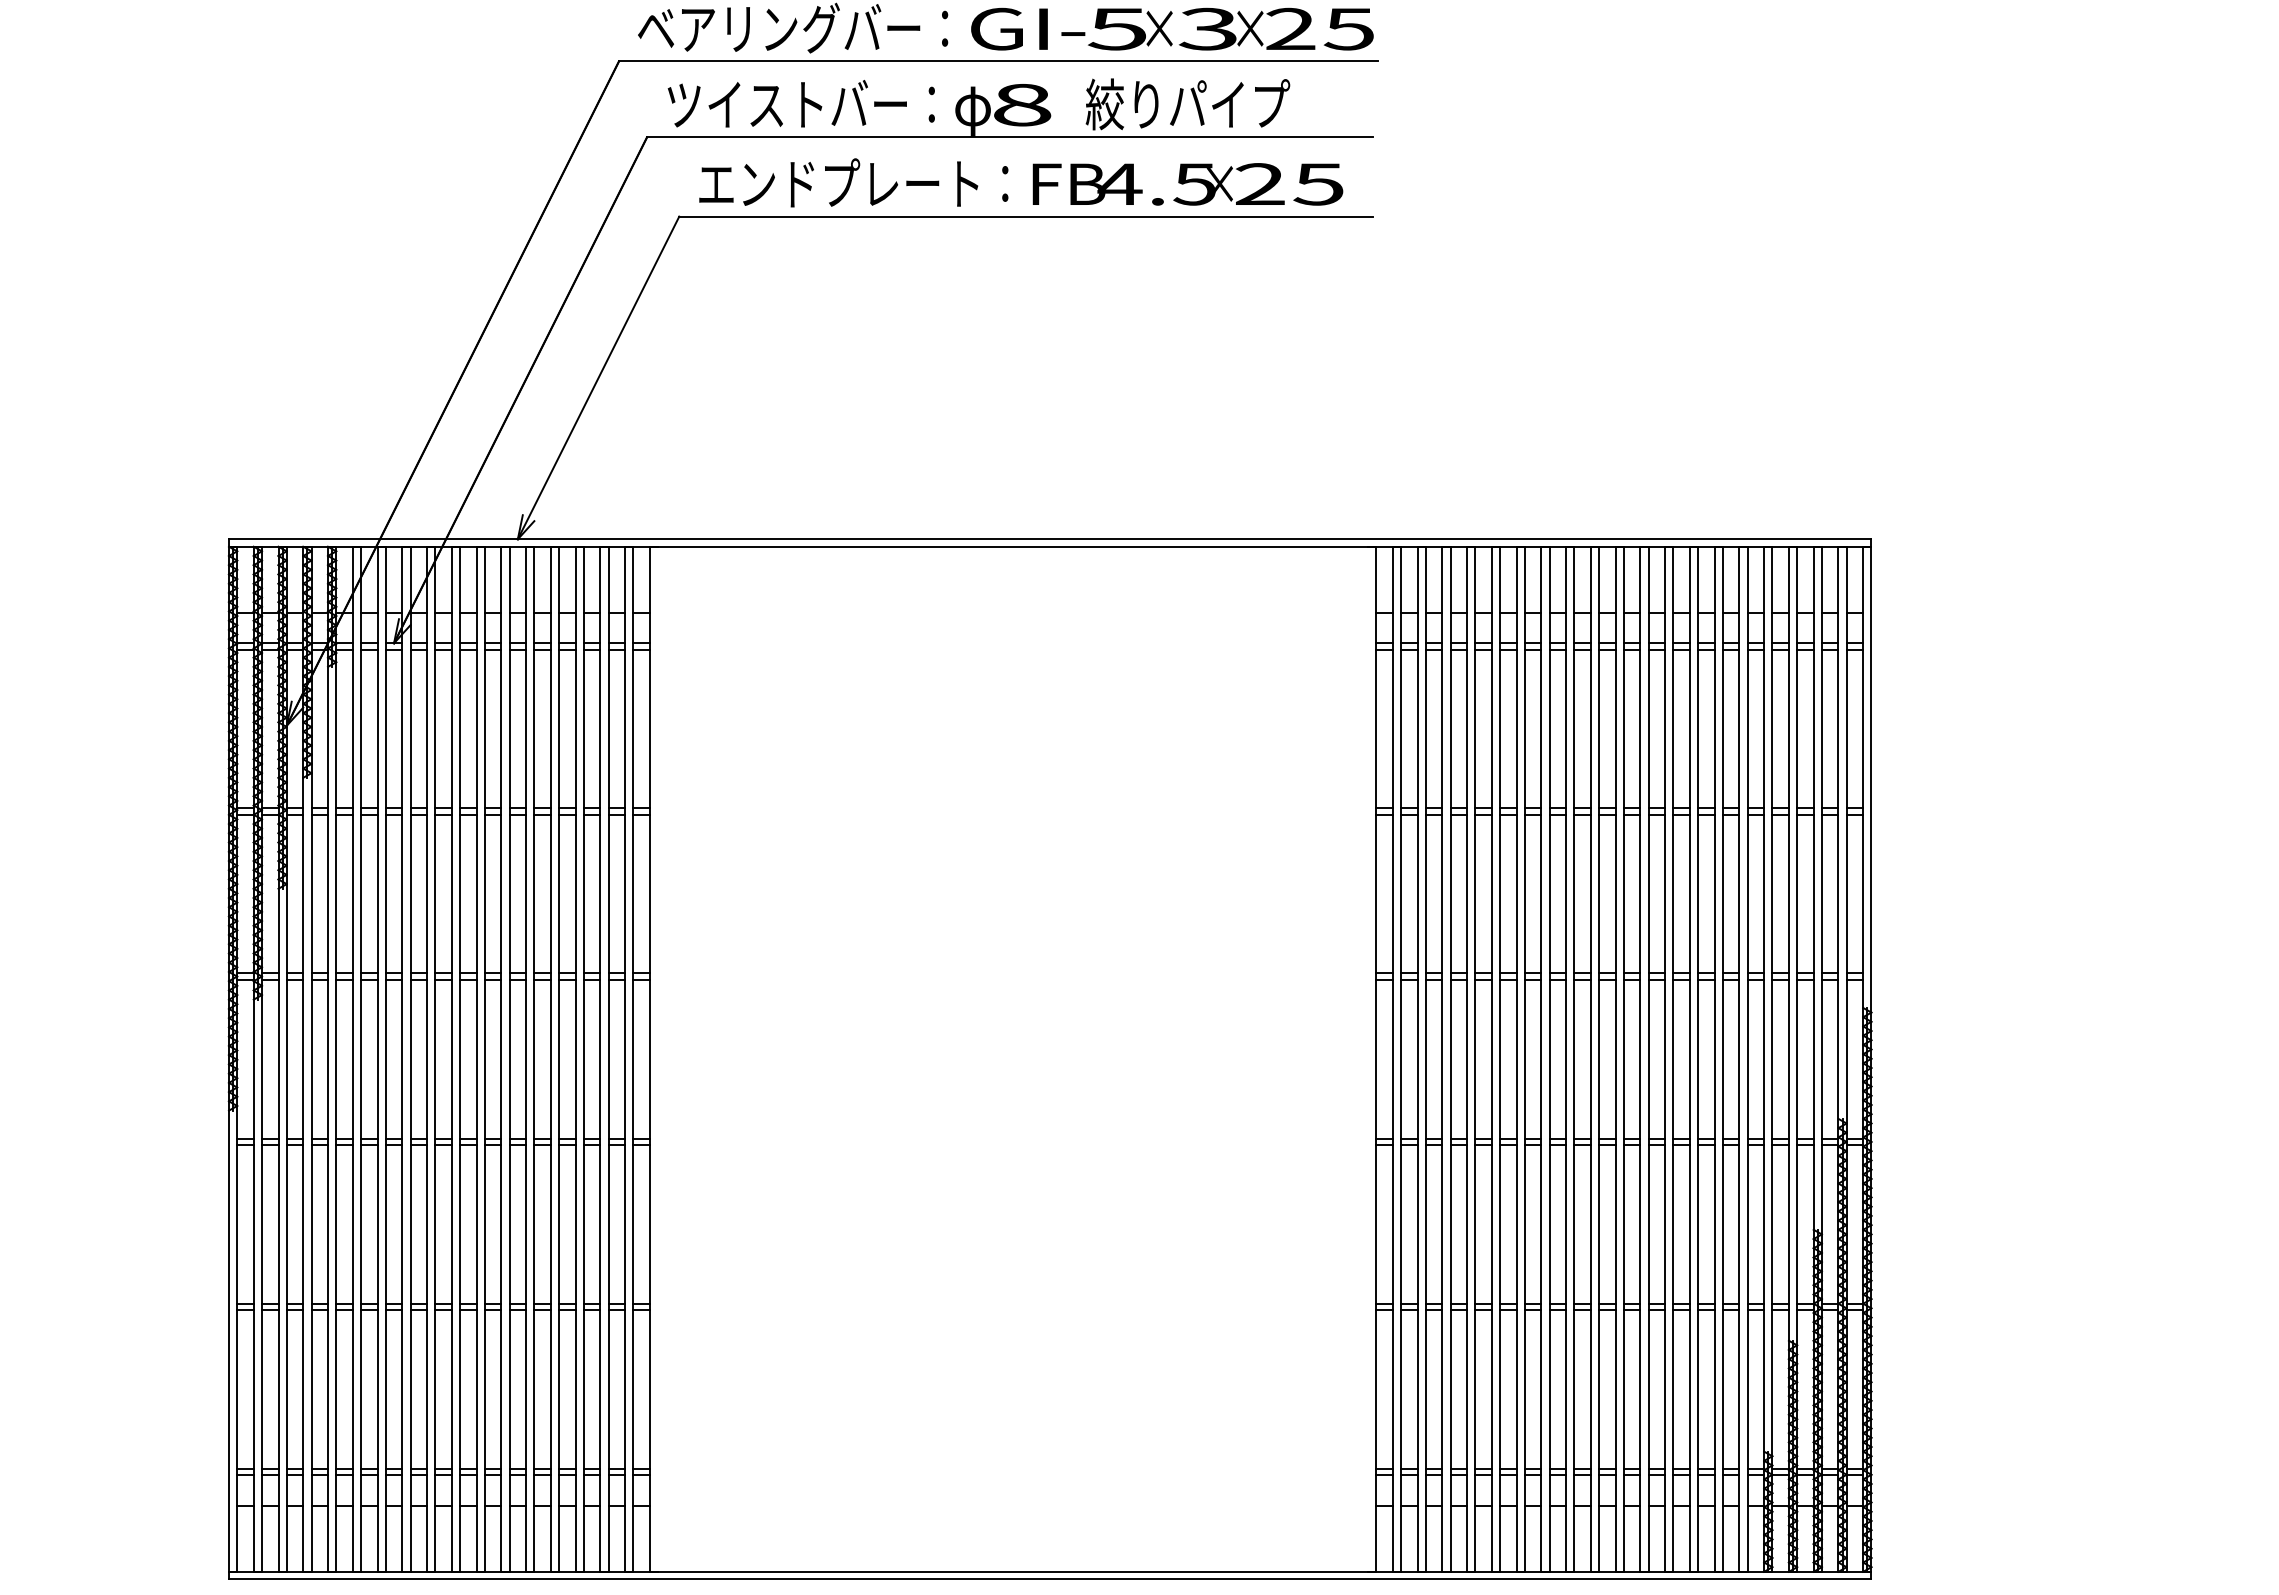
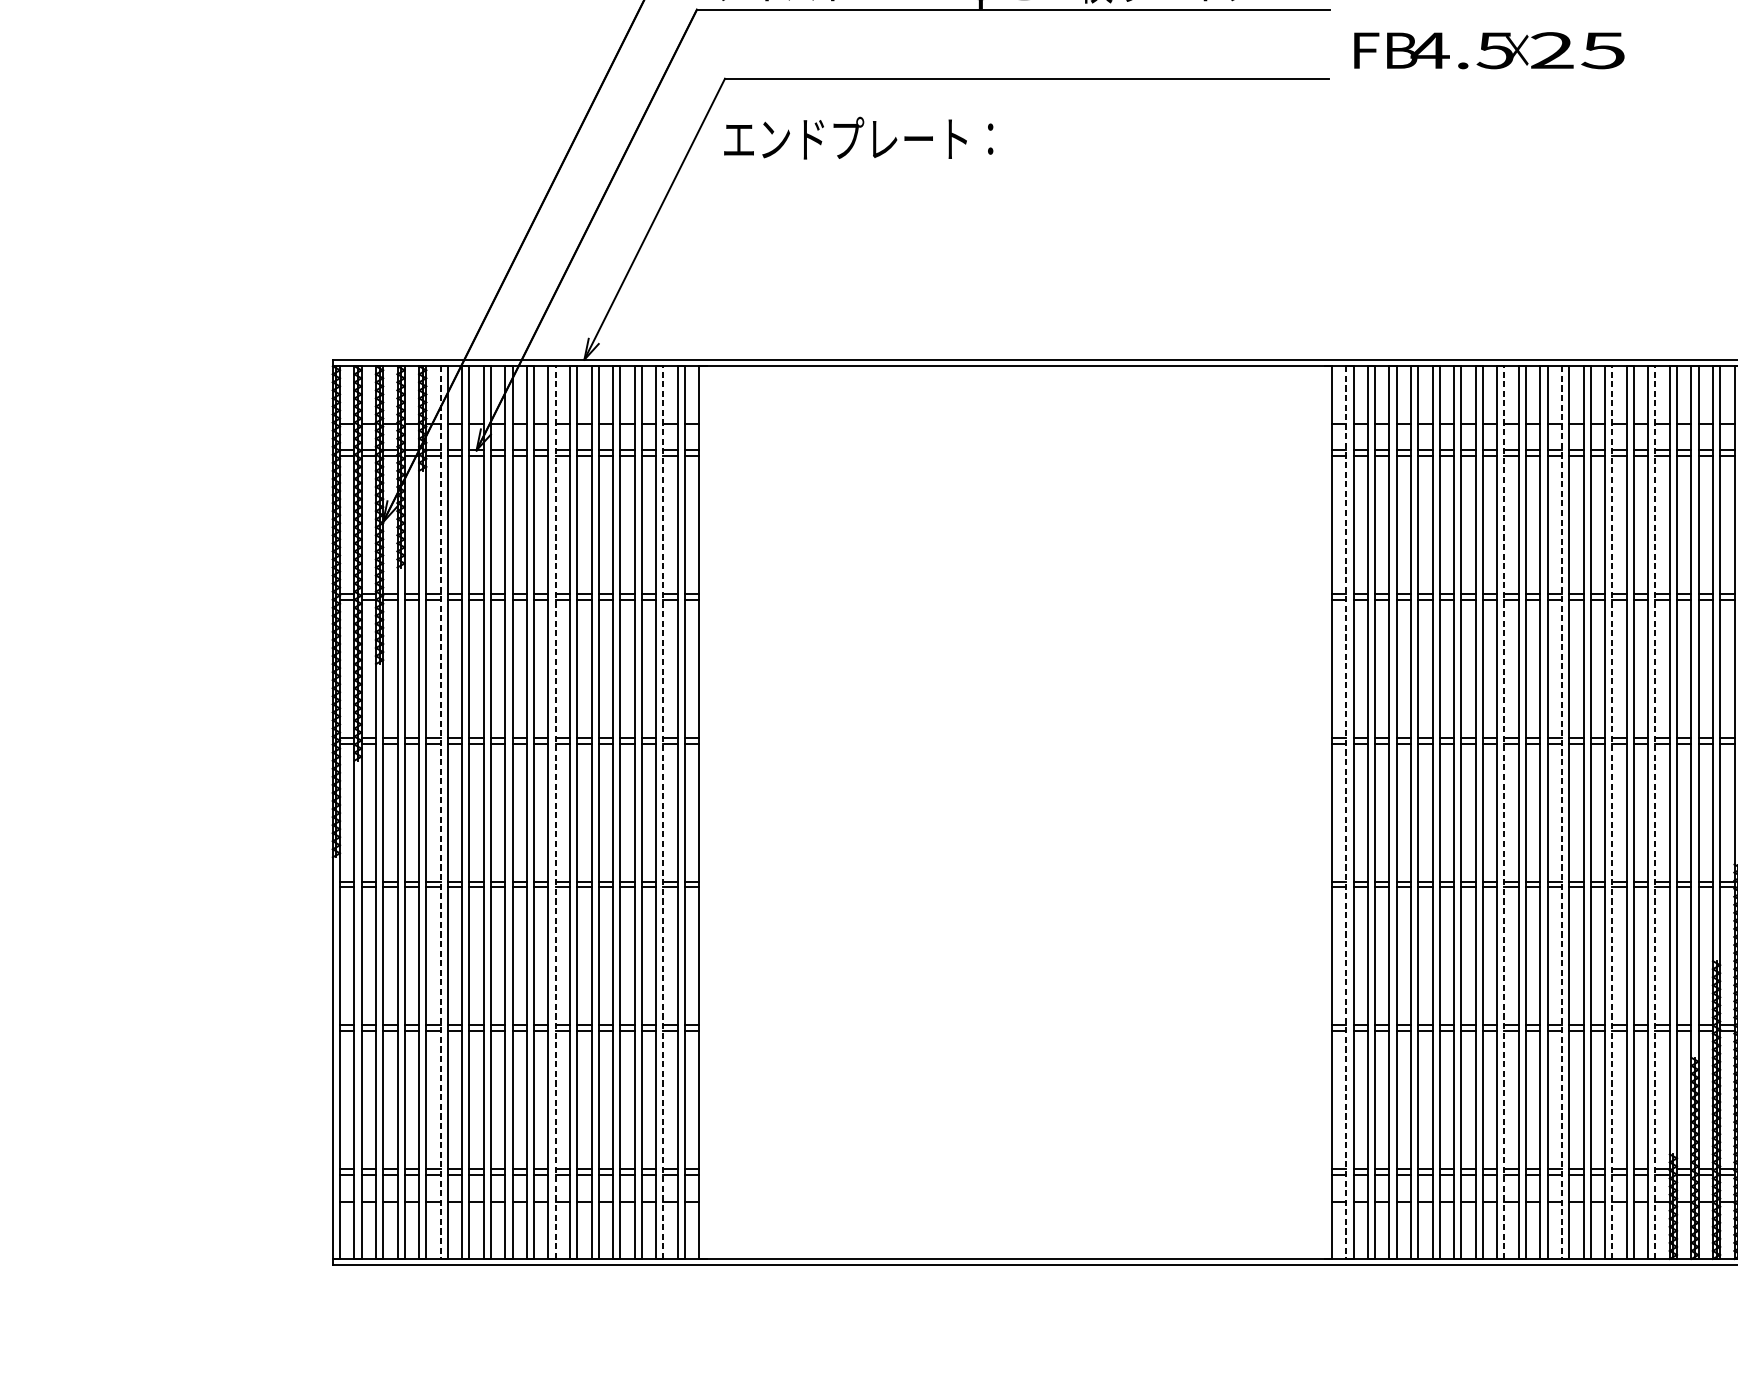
text: (853, 182) -> (858, 137), moved
text: (1187, 184) -> (1488, 50), moved
line: (352, 1059) -> (440, 812), solid -> dashed
line: (484, 1059) -> (555, 812), solid -> dashed
line: (608, 1059) -> (663, 812), solid -> dashed
line: (1392, 1059) -> (1346, 812), solid -> dashed
line: (1574, 1059) -> (1504, 812), solid -> dashed
line: (1640, 1059) -> (1562, 812), solid -> dashed
line: (1698, 1059) -> (1612, 812), solid -> dashed
line: (1747, 1059) -> (1655, 812), solid -> dashed

